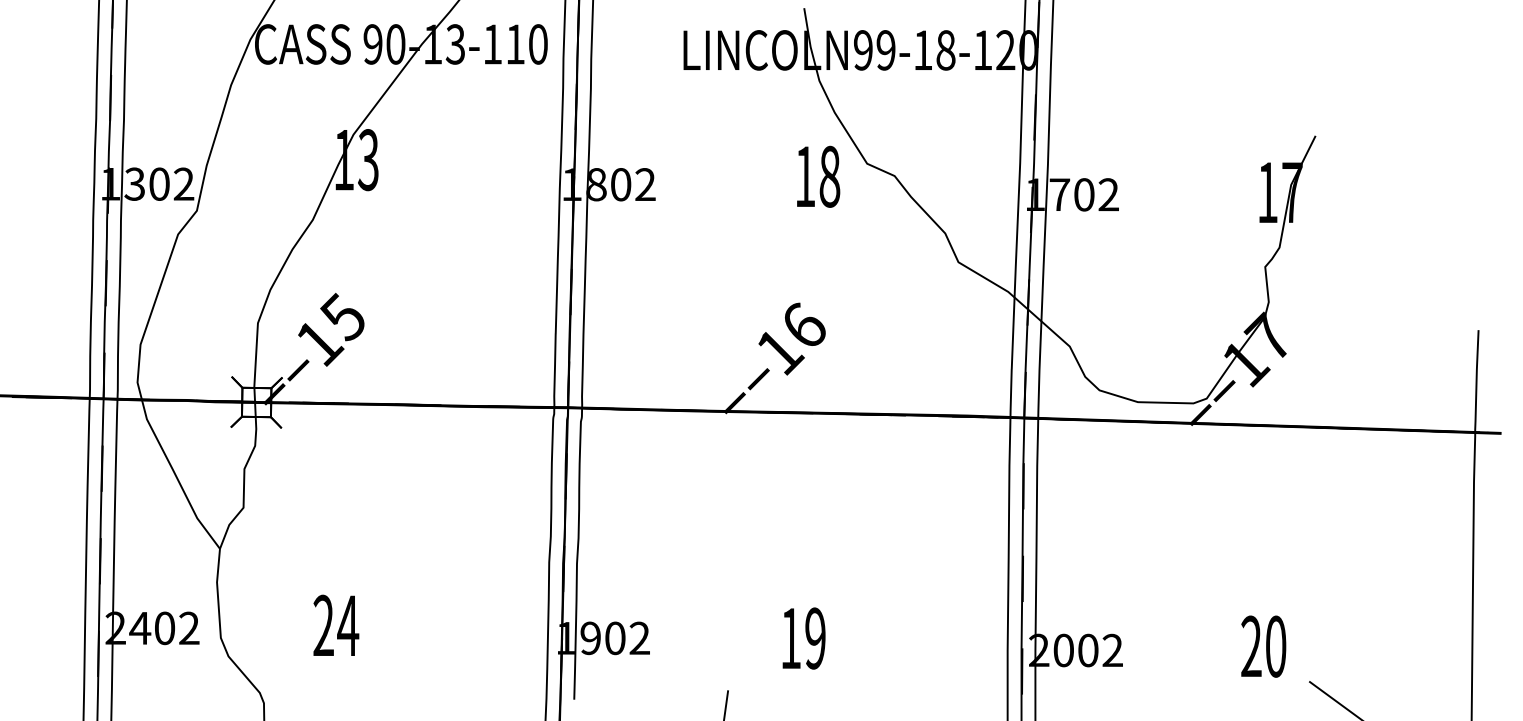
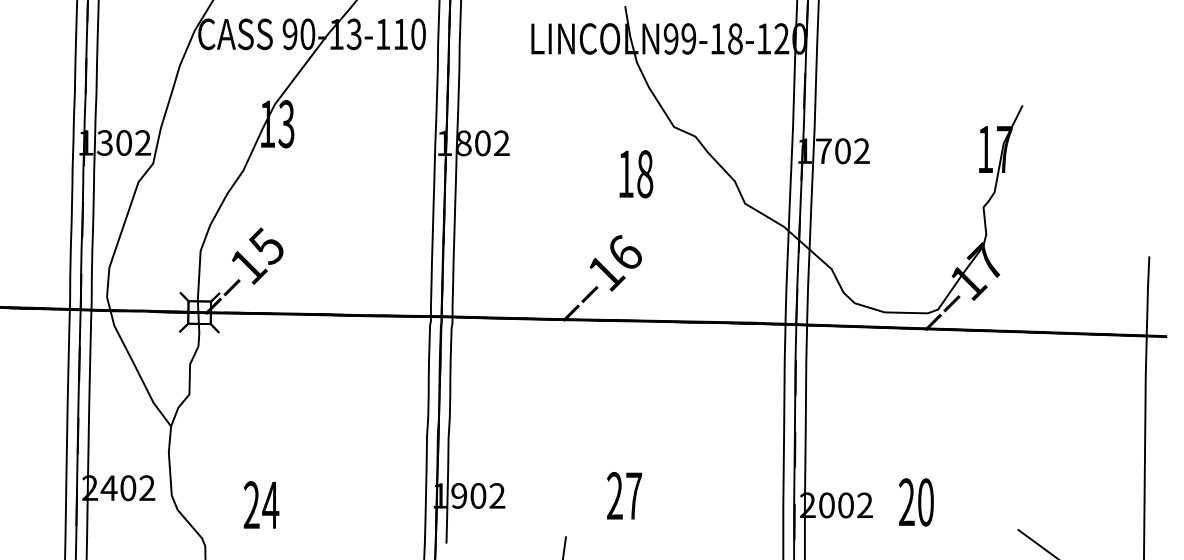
text: (818, 177) -> (636, 174), moved
text: (336, 624) -> (261, 504), moved
text: (803, 639) -> (624, 496), 19 -> 27
text: (1263, 646) -> (916, 502), moved

